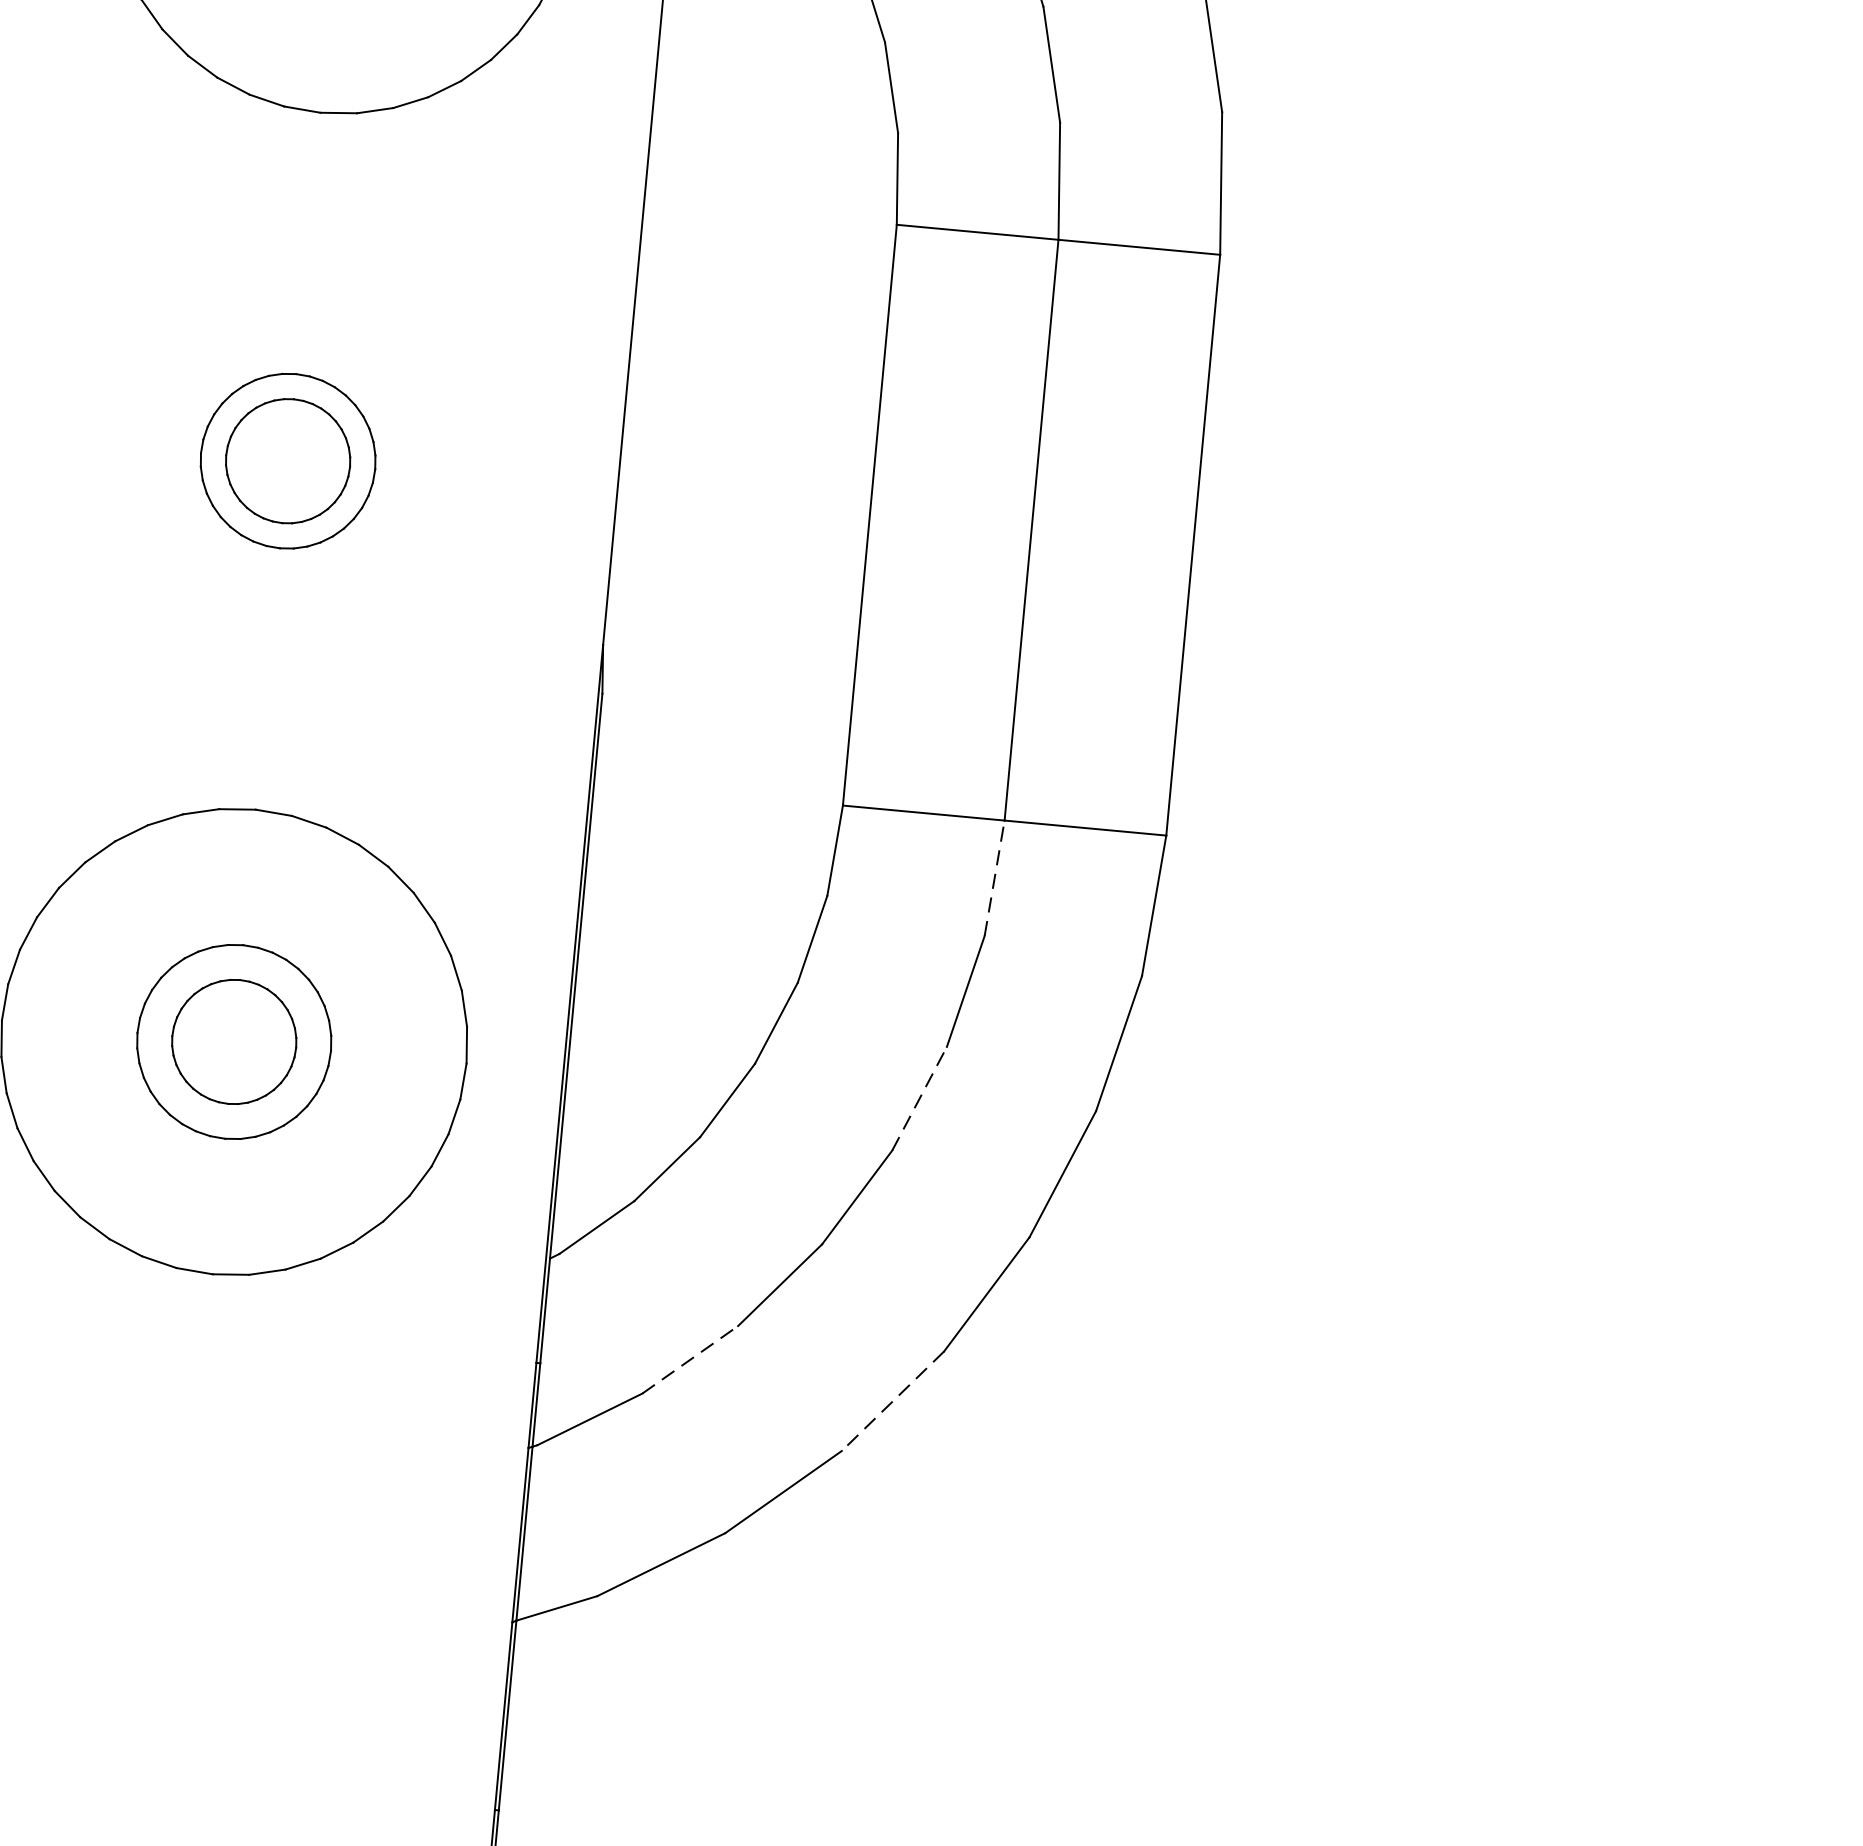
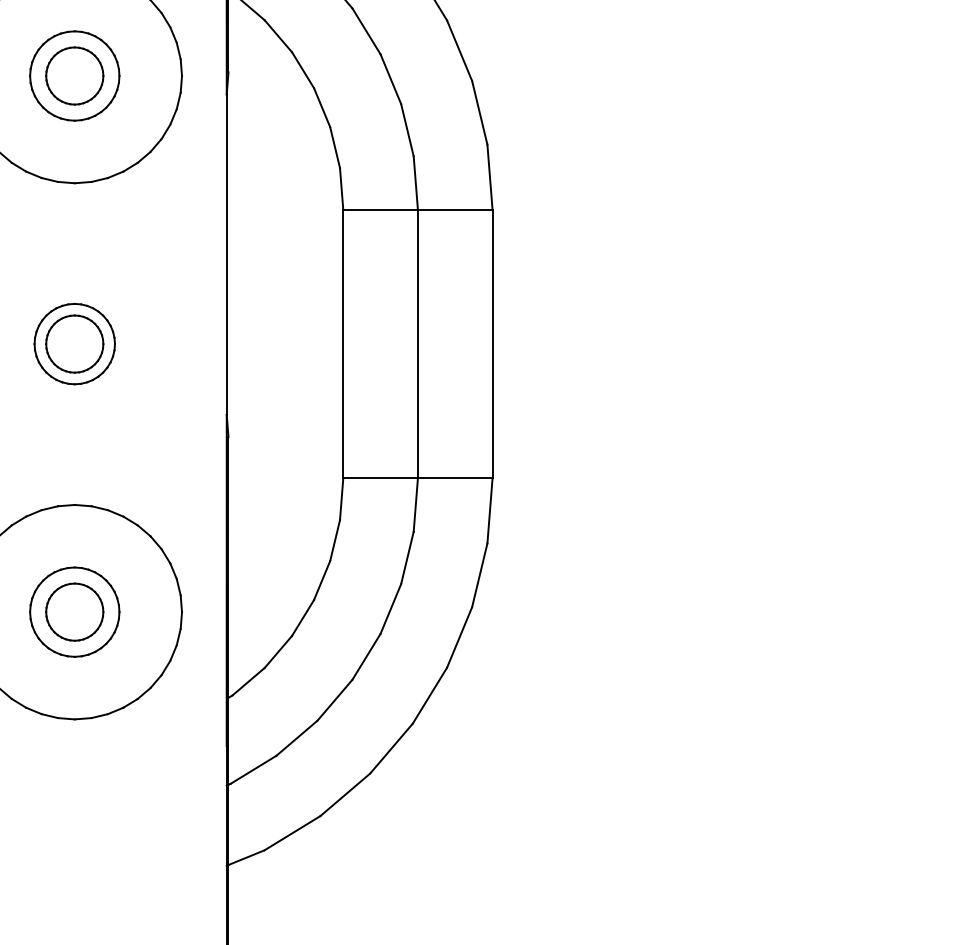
line: (994, 877) -> (415, 504), dashed -> solid
line: (918, 1099) -> (390, 609), dashed -> solid
line: (689, 1360) -> (296, 738), dashed -> solid
line: (892, 1400) -> (391, 748), dashed -> solid

